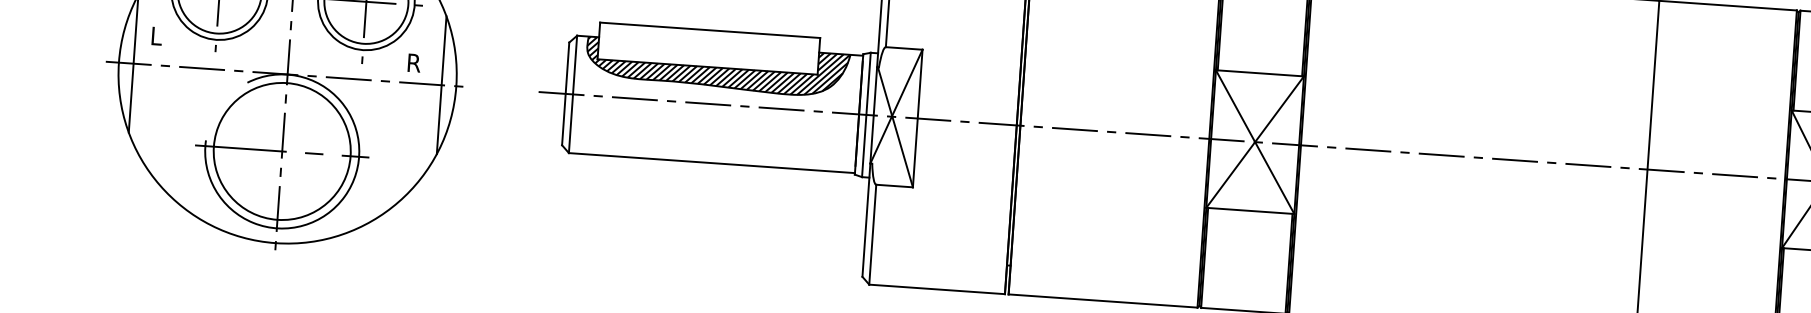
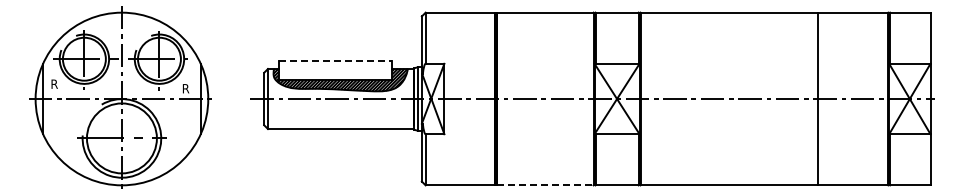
line: (712, 30) -> (336, 61), solid -> dashed
text: (157, 34) -> (54, 83), L -> R
line: (1103, 301) -> (545, 185), solid -> dashed

